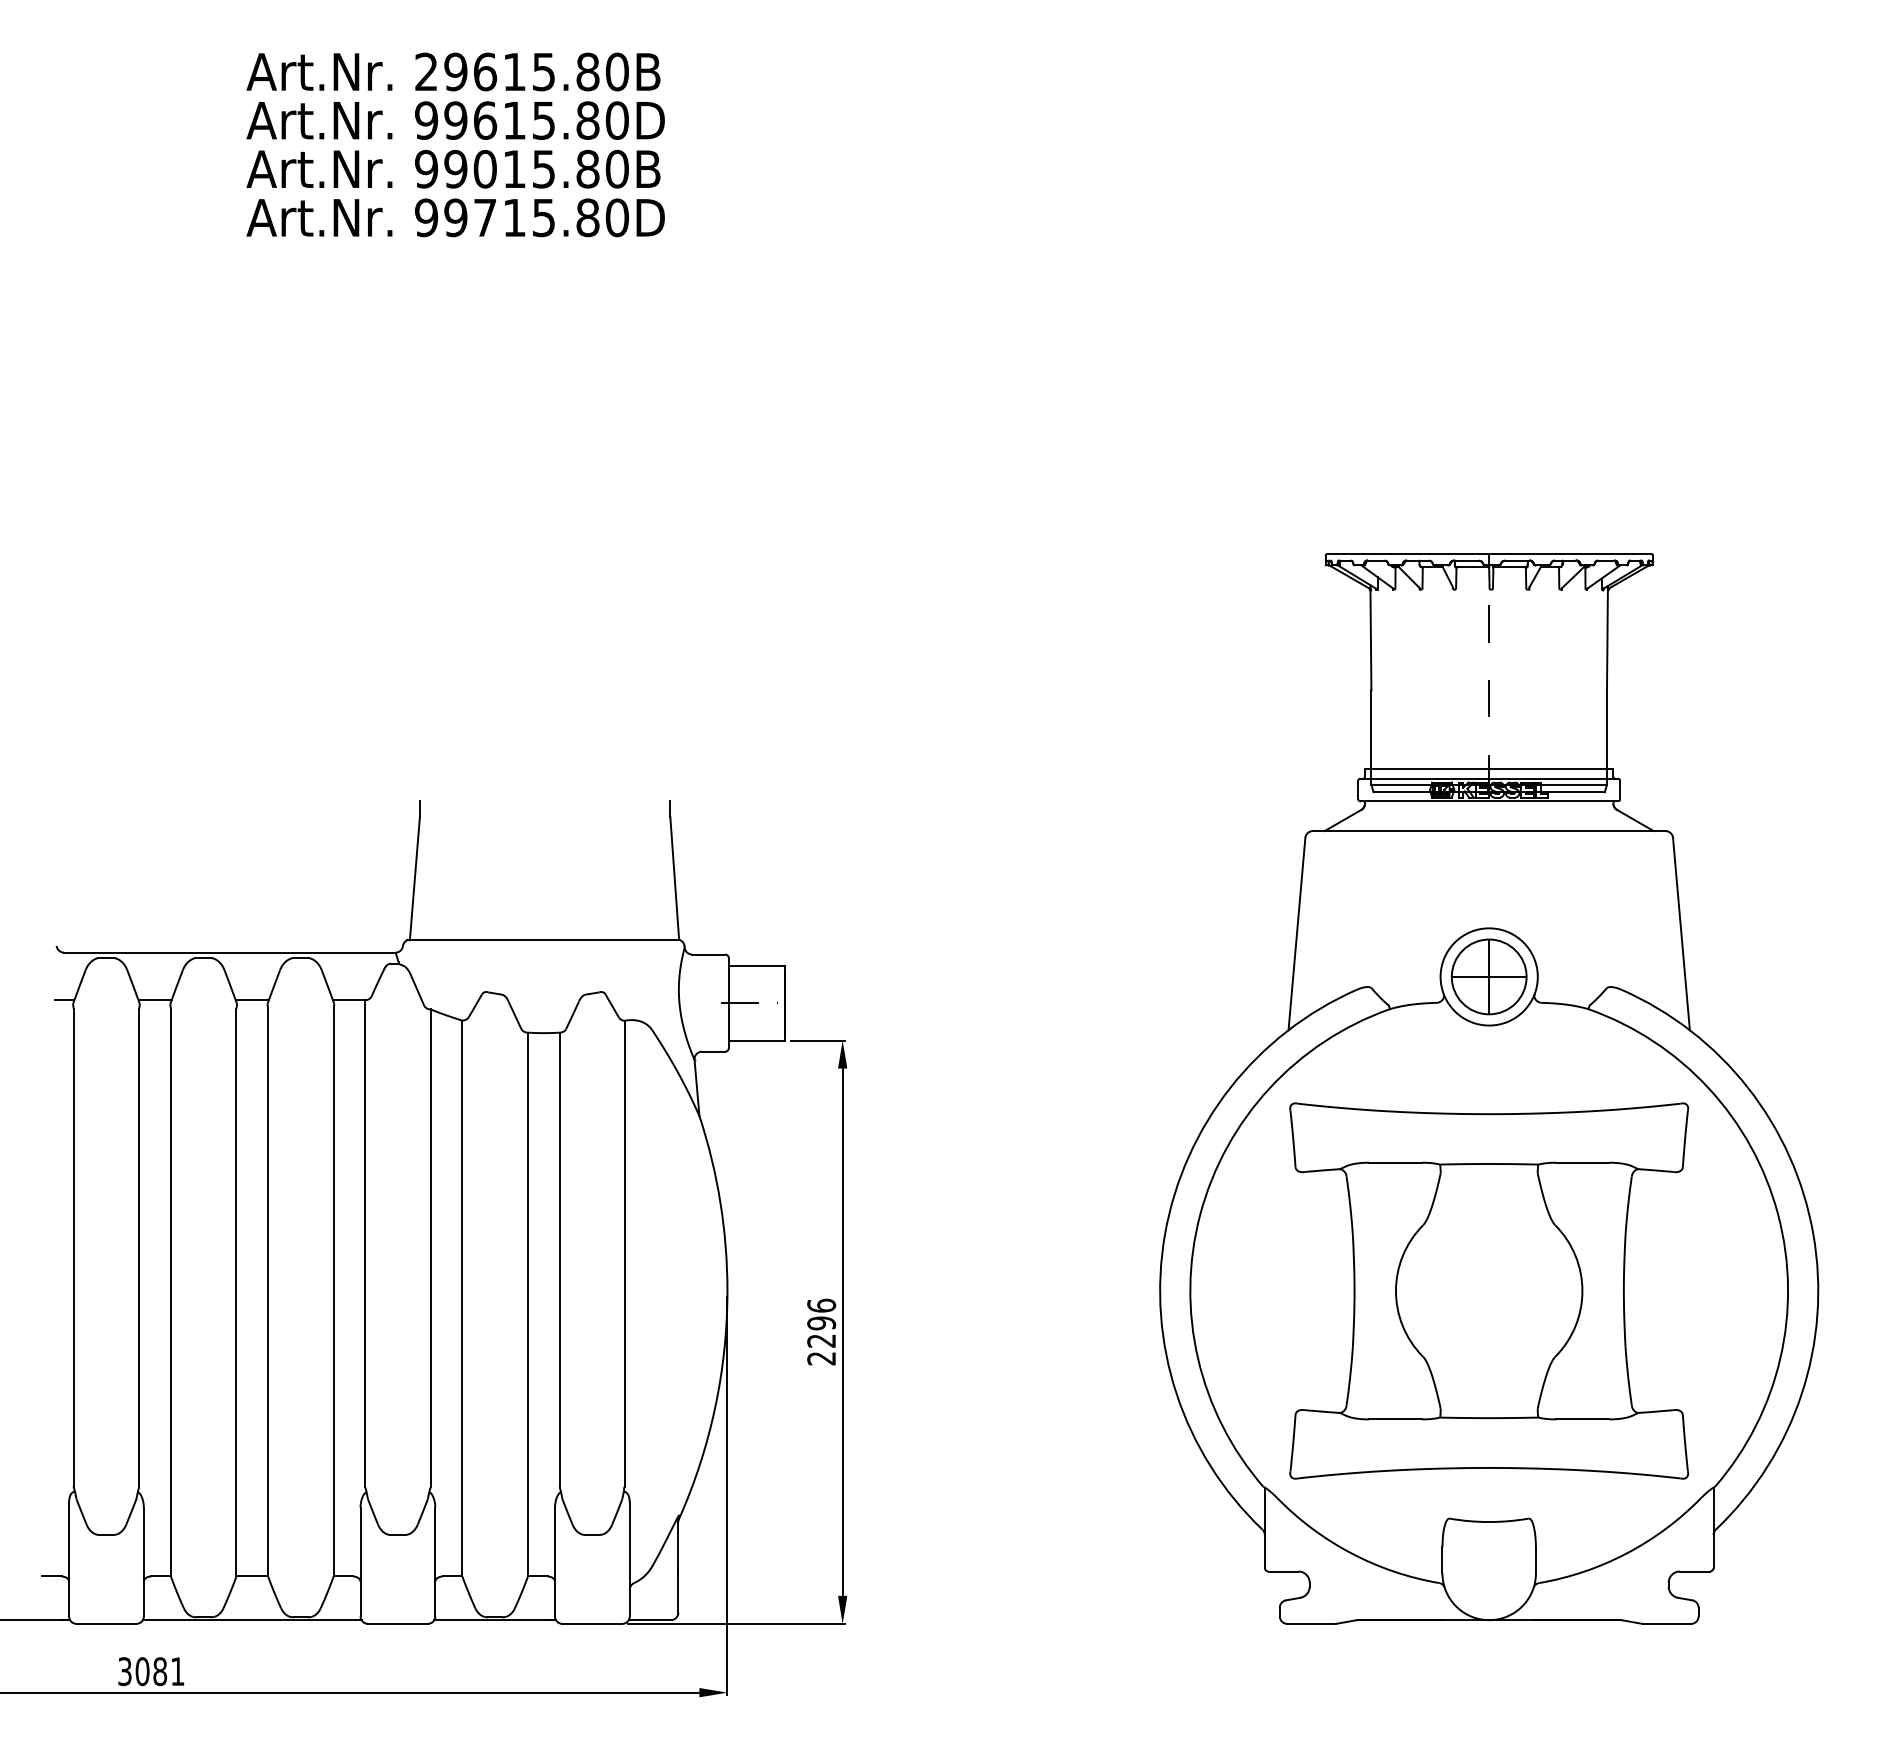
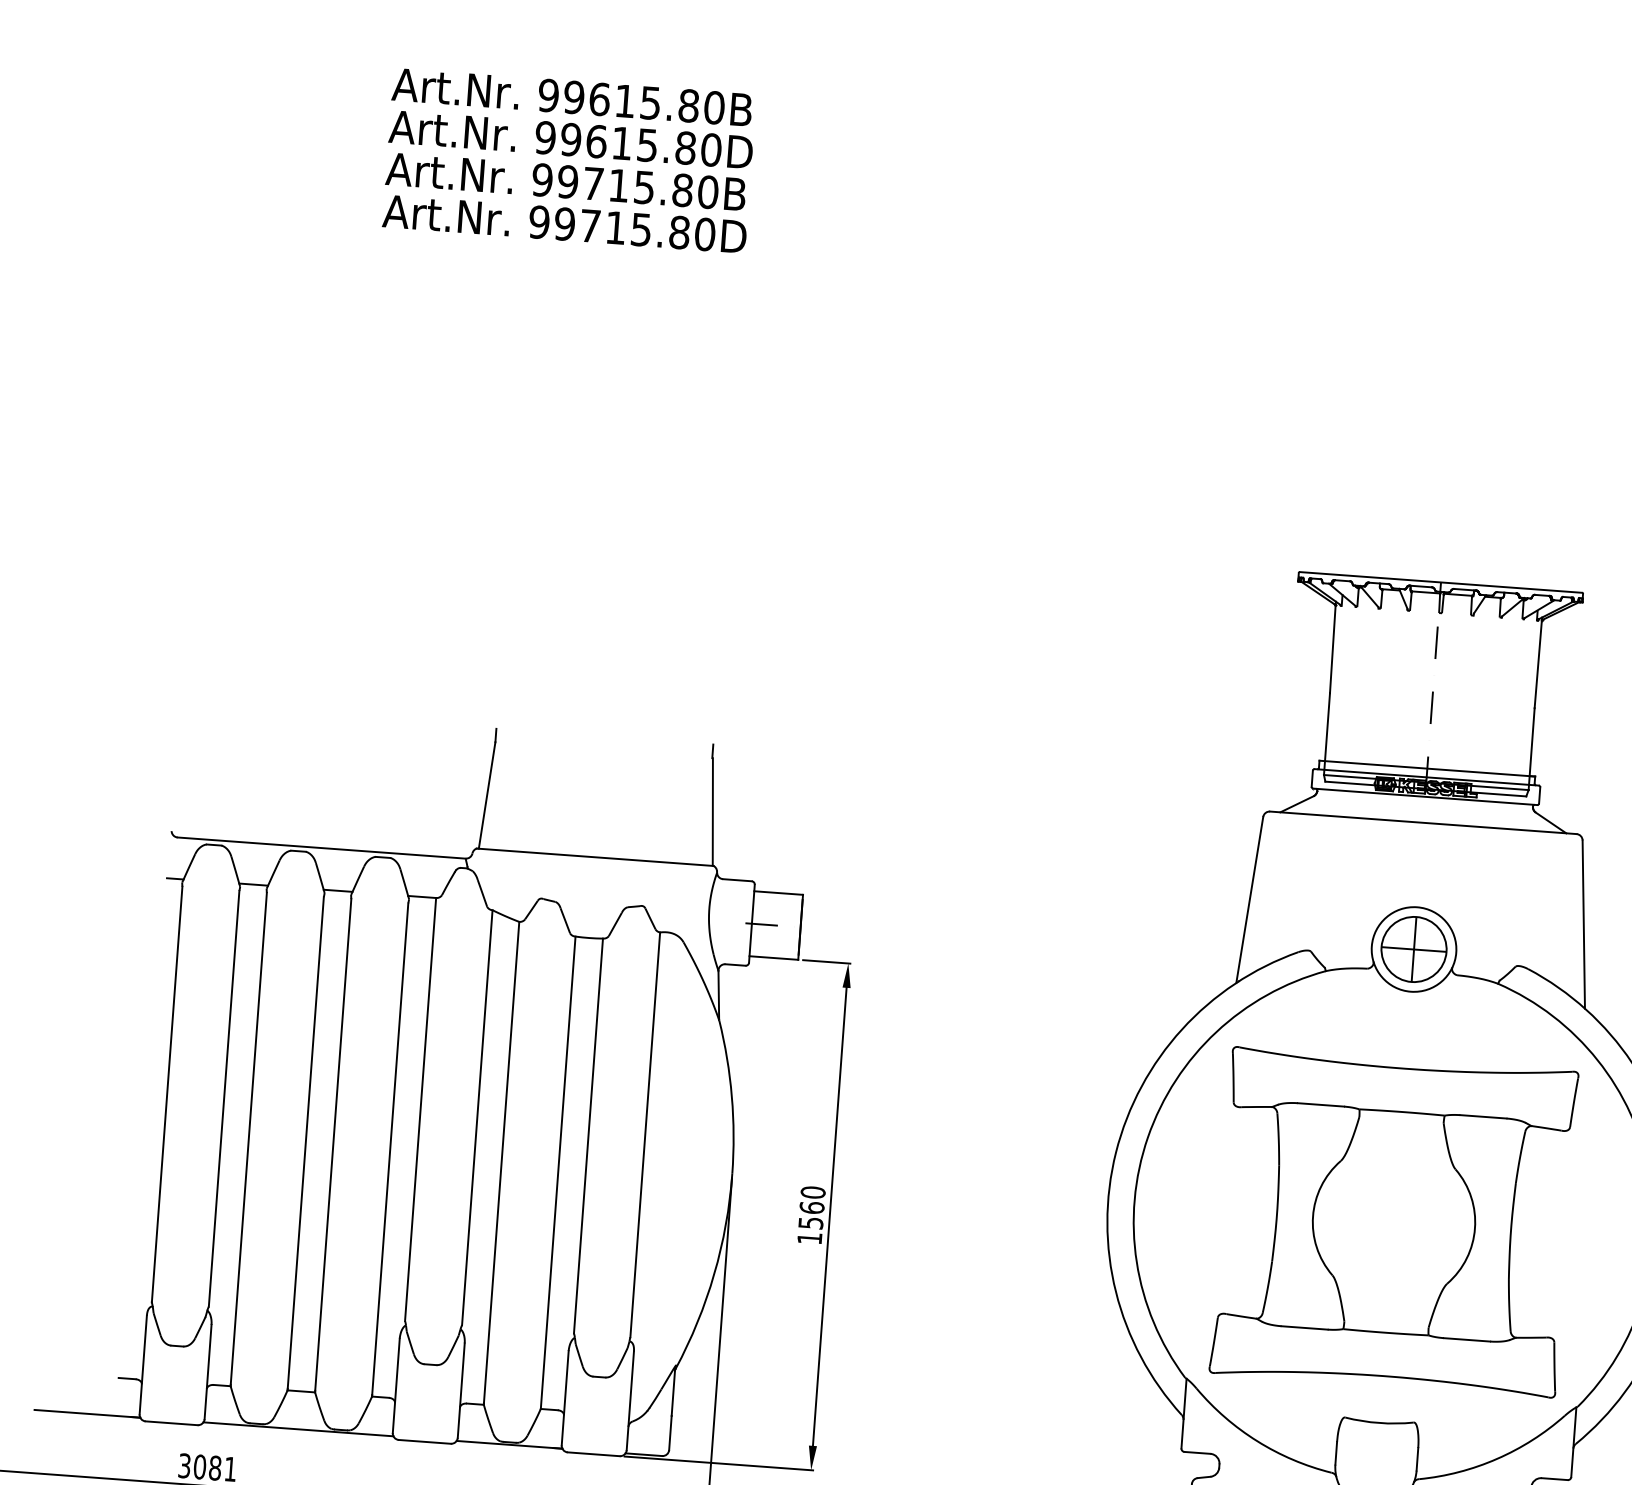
text: (426, 71) -> (548, 95), 29615.80B -> 99615.80B
text: (484, 168) -> (592, 183), 99015.80B -> 99715.80B
text: (821, 1331) -> (811, 1214), 2296 -> 1560

